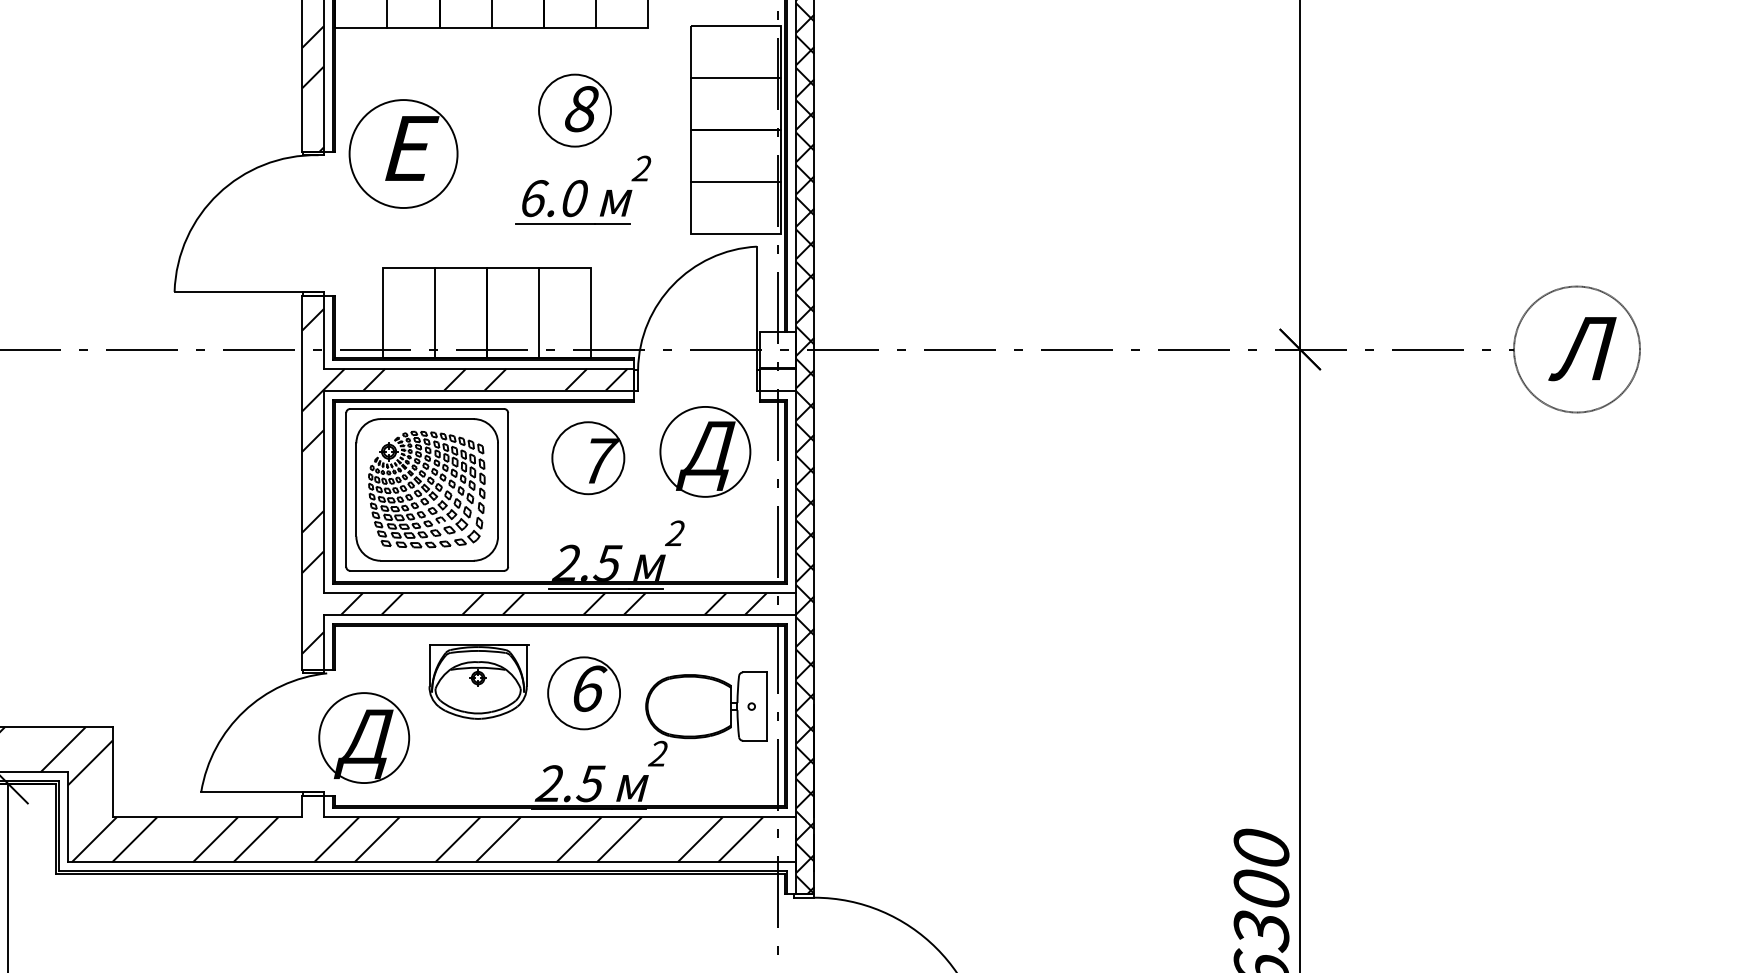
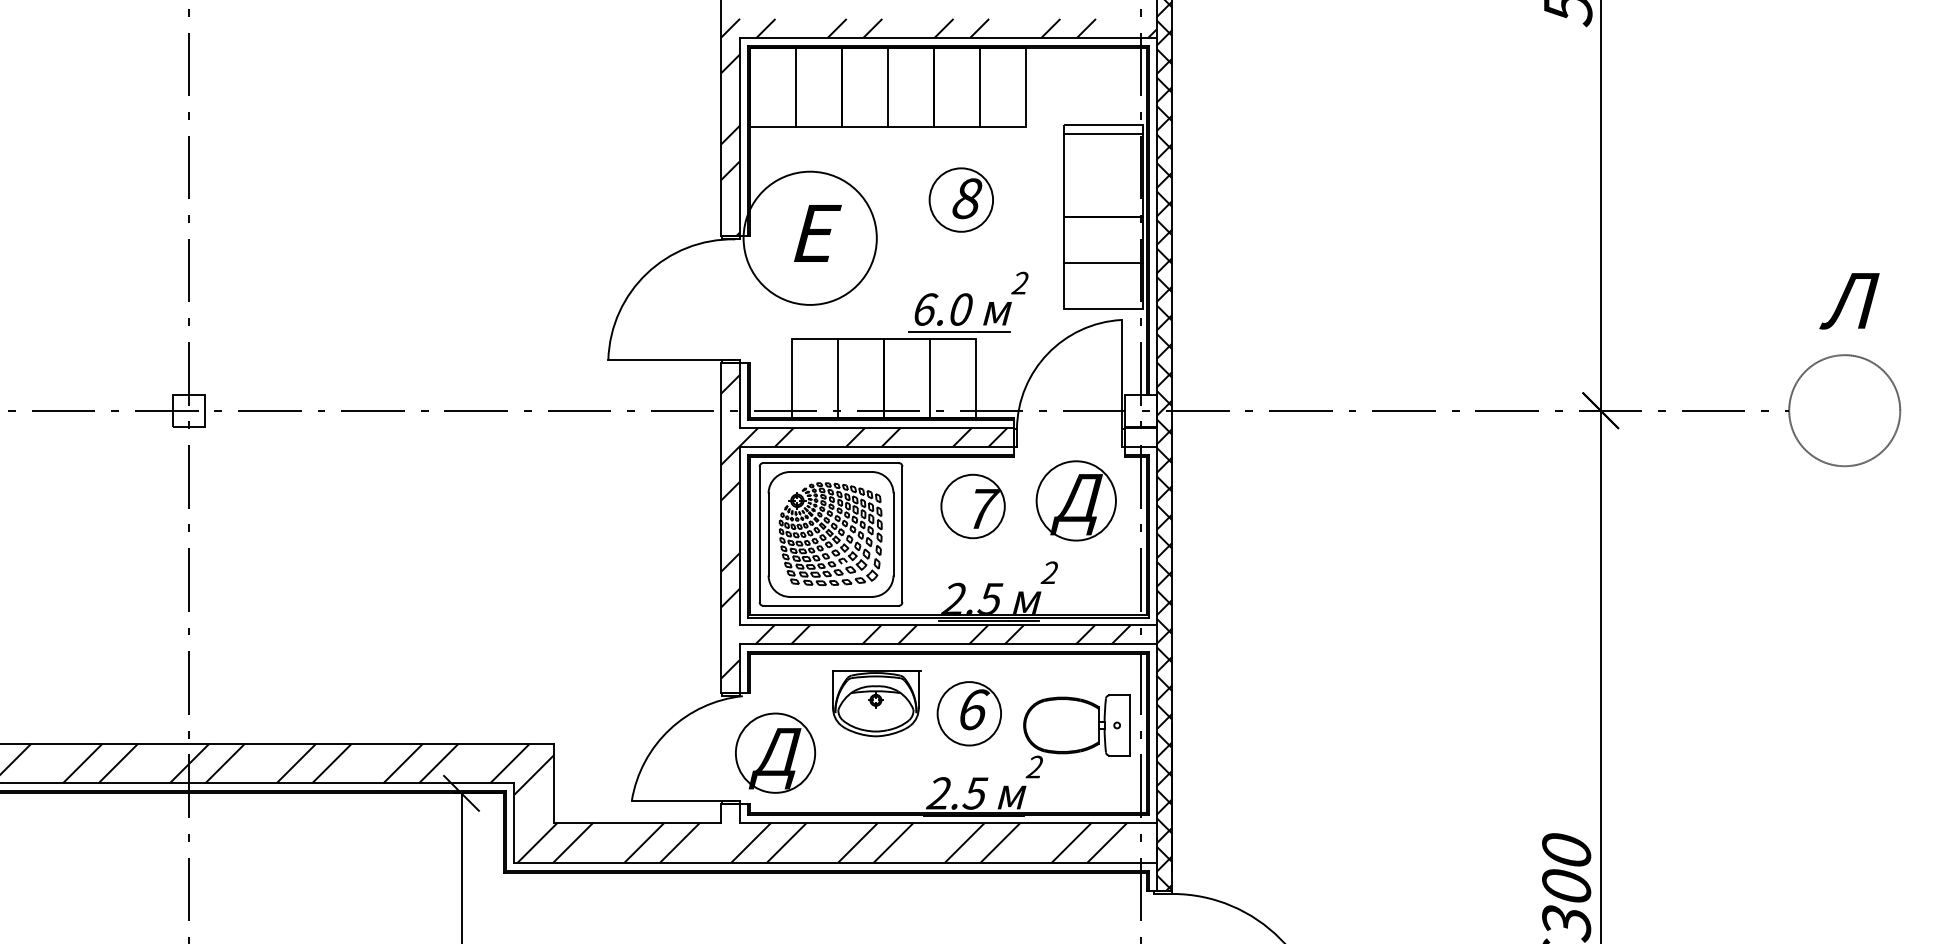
line: (736, 78) -> (1103, 134), moved
circle: (402, 153) -> (809, 237), size x1.4
part: (583, 189) -> (968, 301), moved
text: (1582, 349) -> (1849, 301), moved

